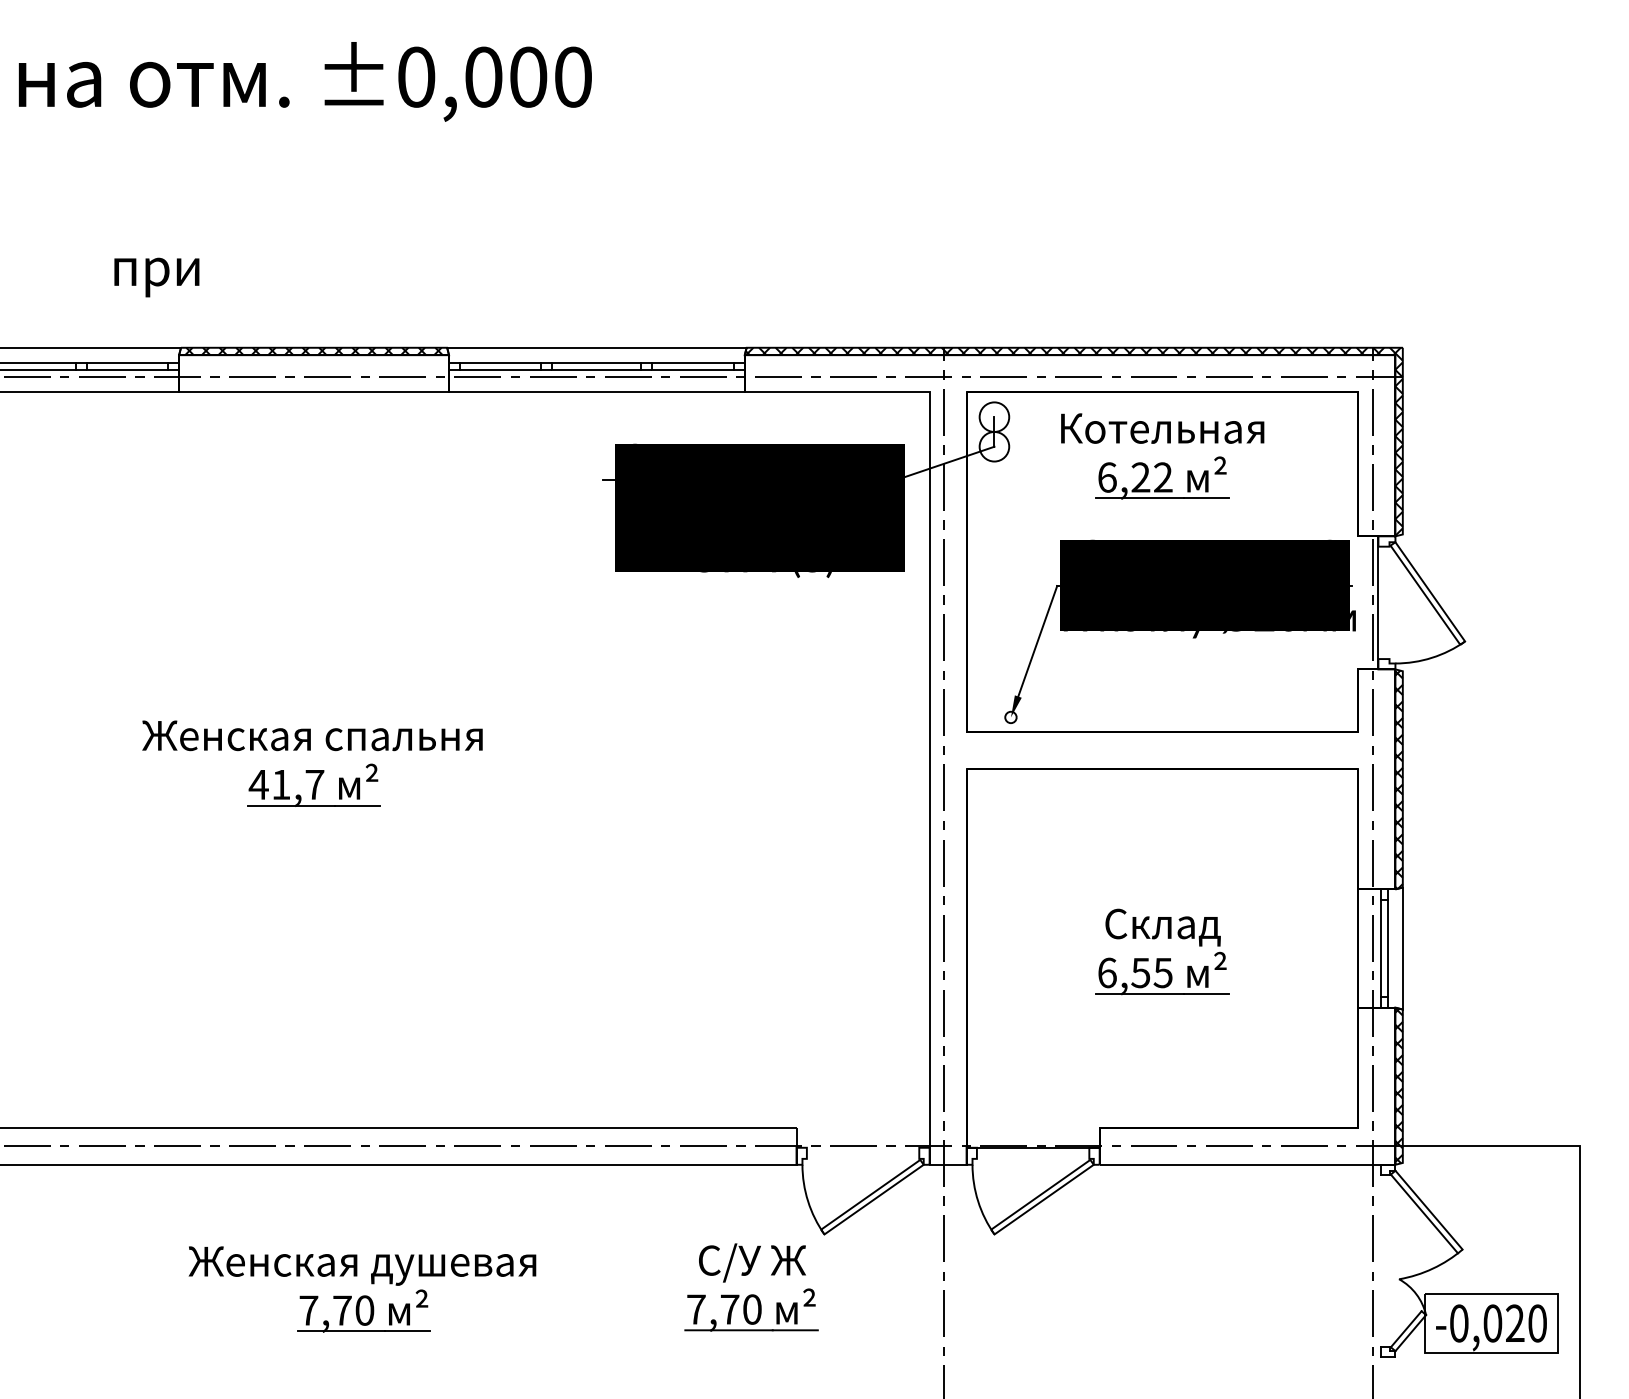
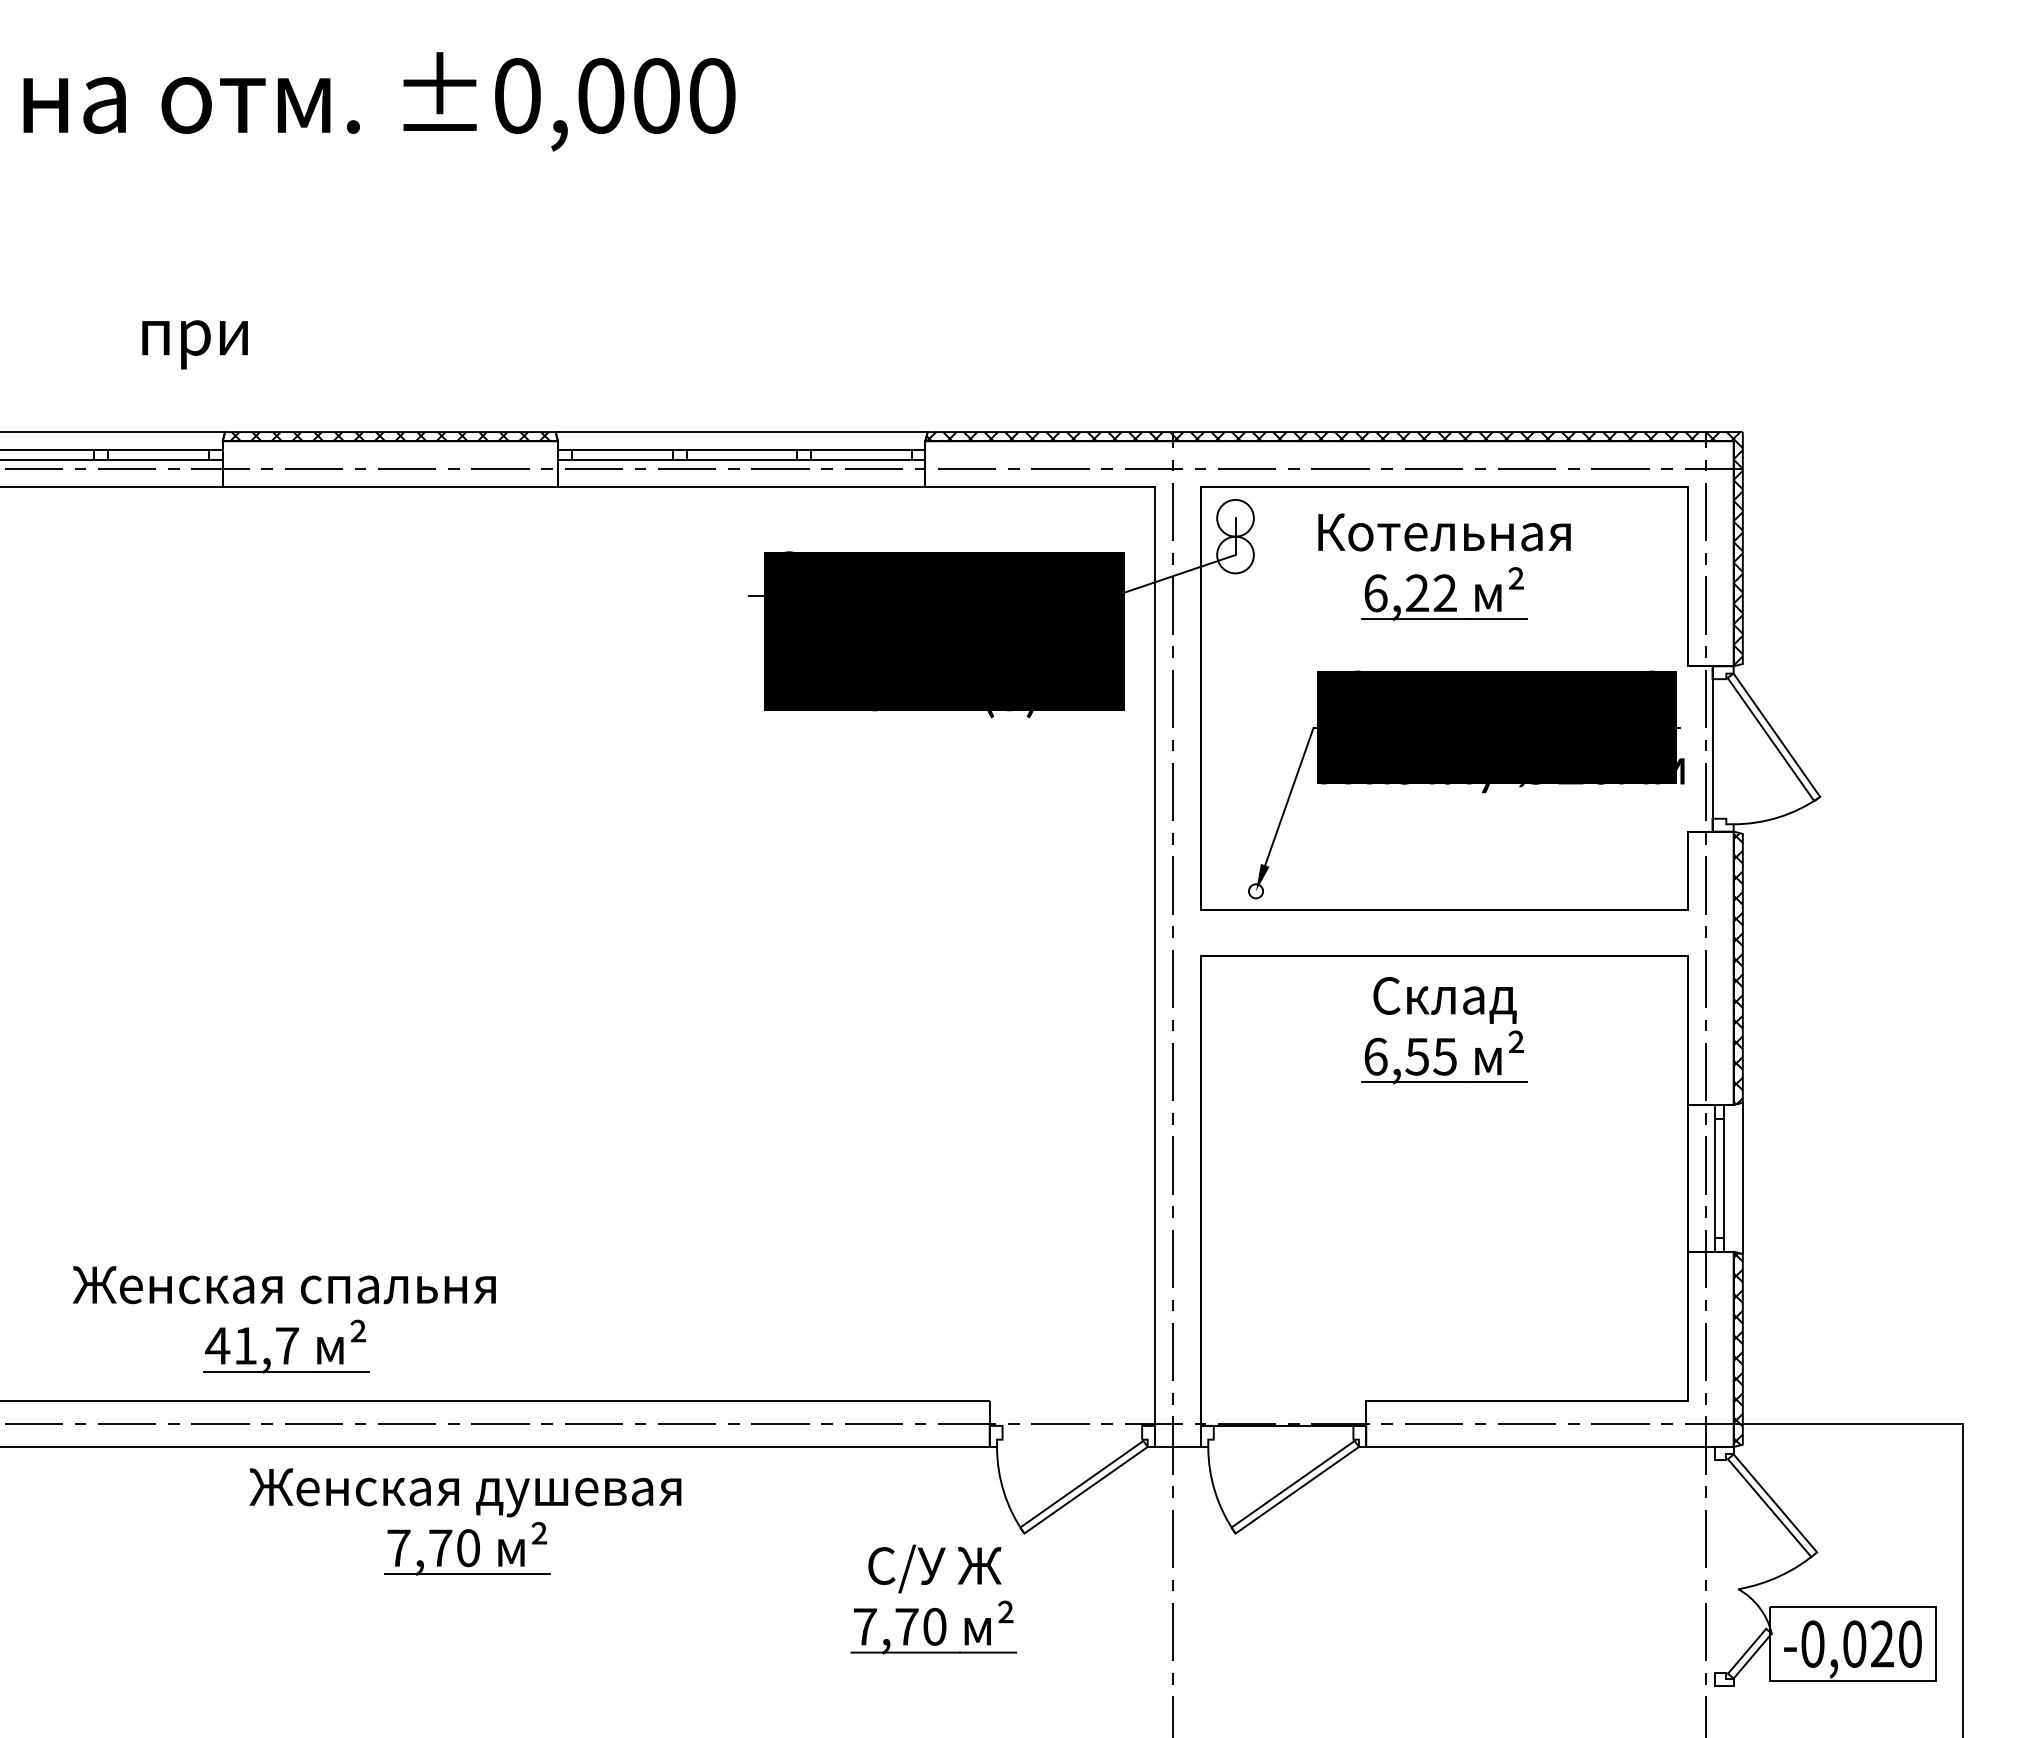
part: (312, 769) -> (284, 1327), moved
part: (1162, 958) -> (1444, 1038), moved
part: (362, 1295) -> (465, 1529), moved

